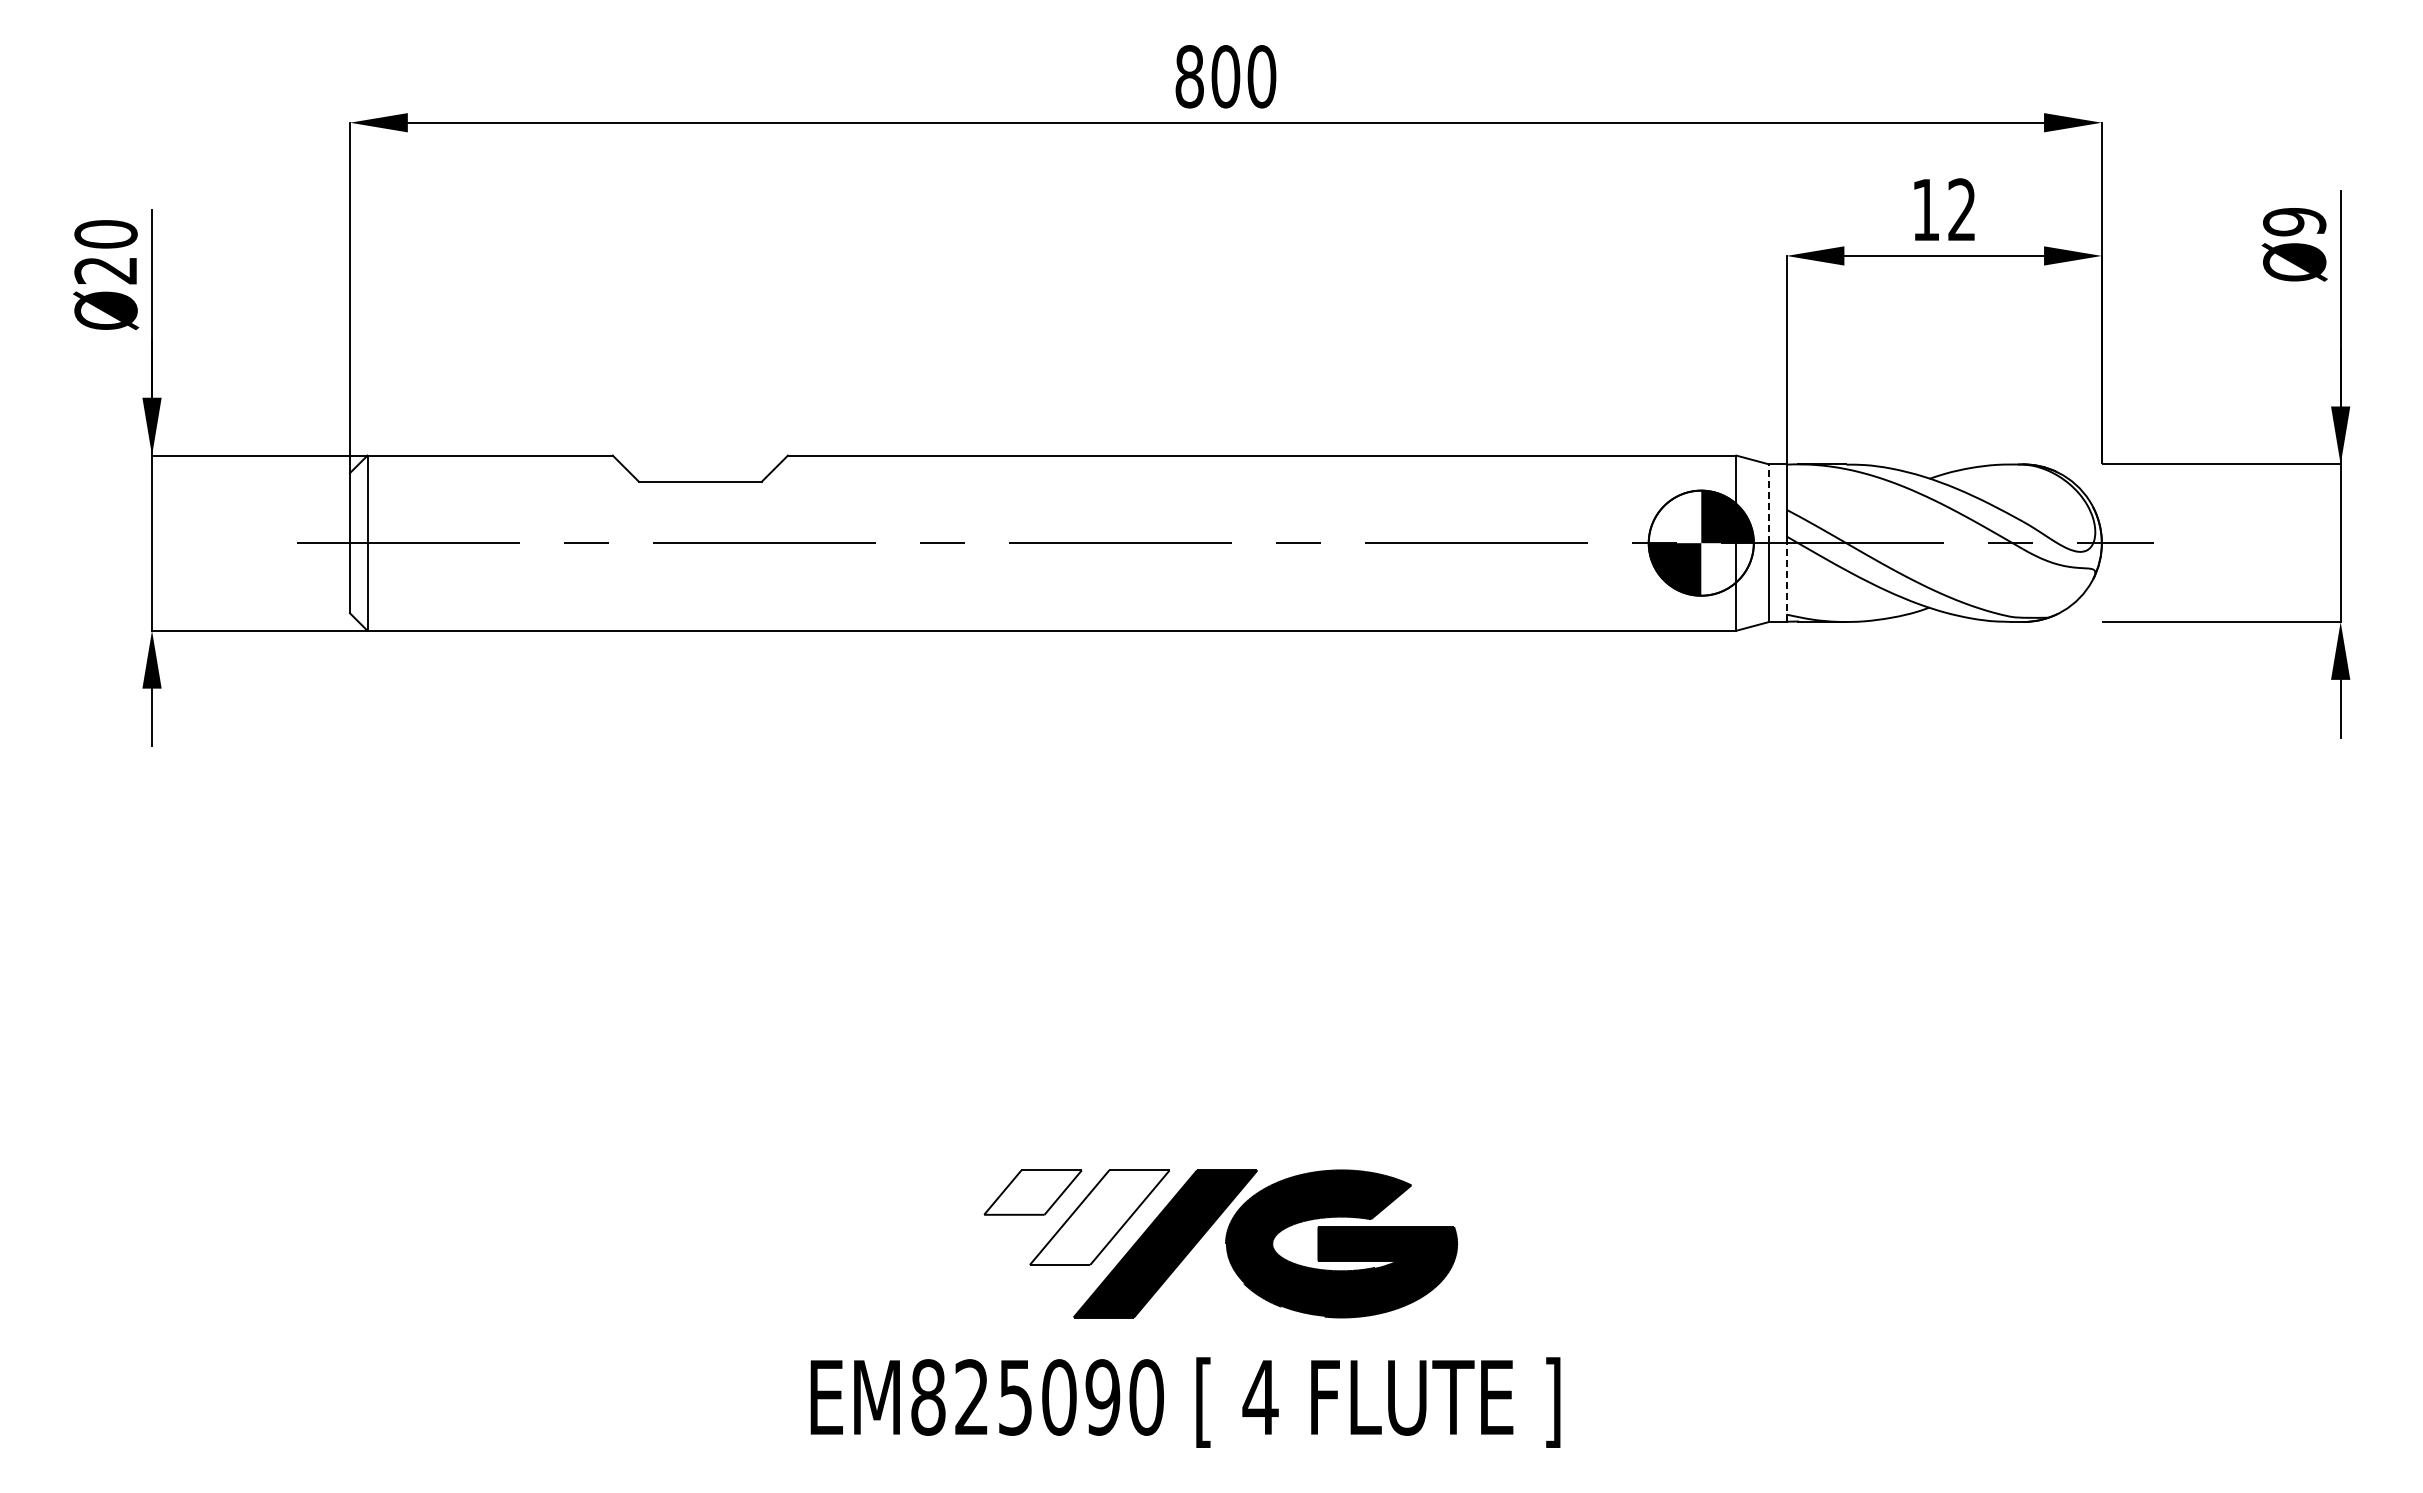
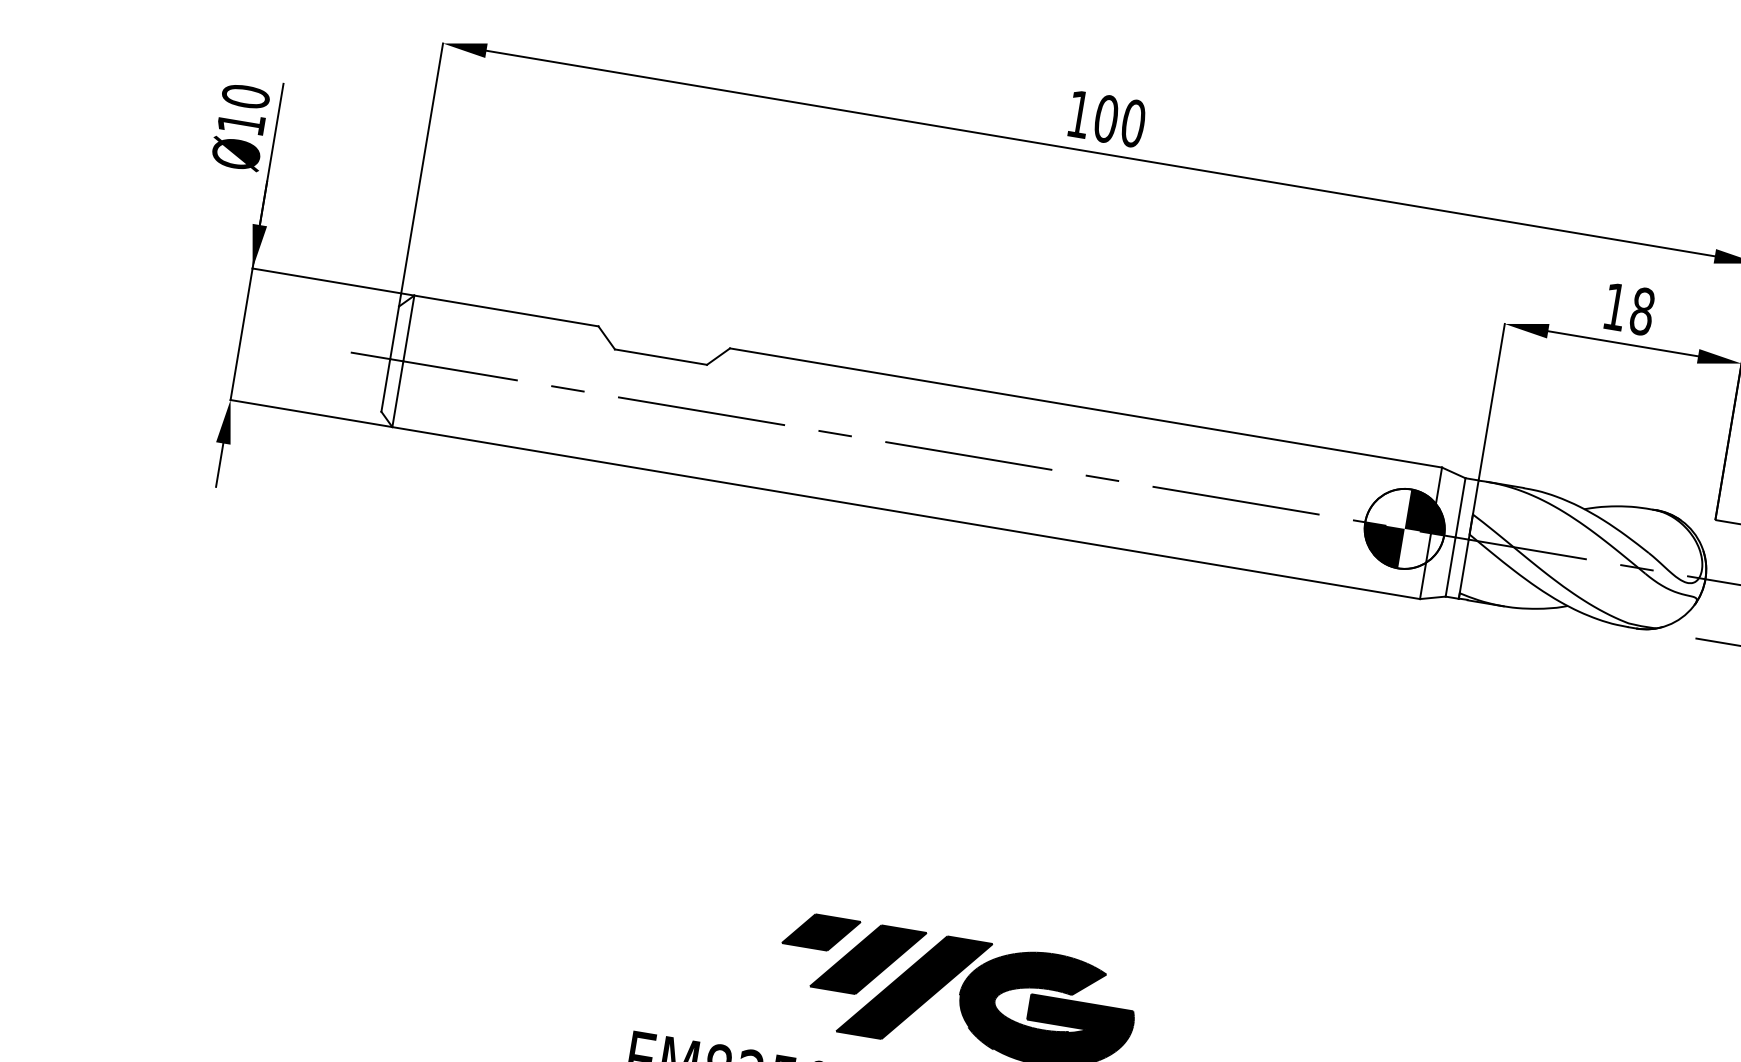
text: (1189, 76) -> (1079, 114), 800 -> 100
text: (1962, 209) -> (1642, 311), 12 -> 18
text: (105, 270) -> (240, 123), Ø20 -> Ø10
line: (1769, 503) -> (1460, 507), dashed -> solid
line: (1786, 582) -> (1463, 569), dashed -> solid
fill: (1032, 1192) -> (821, 932), added
fill: (1099, 1217) -> (868, 959), added

